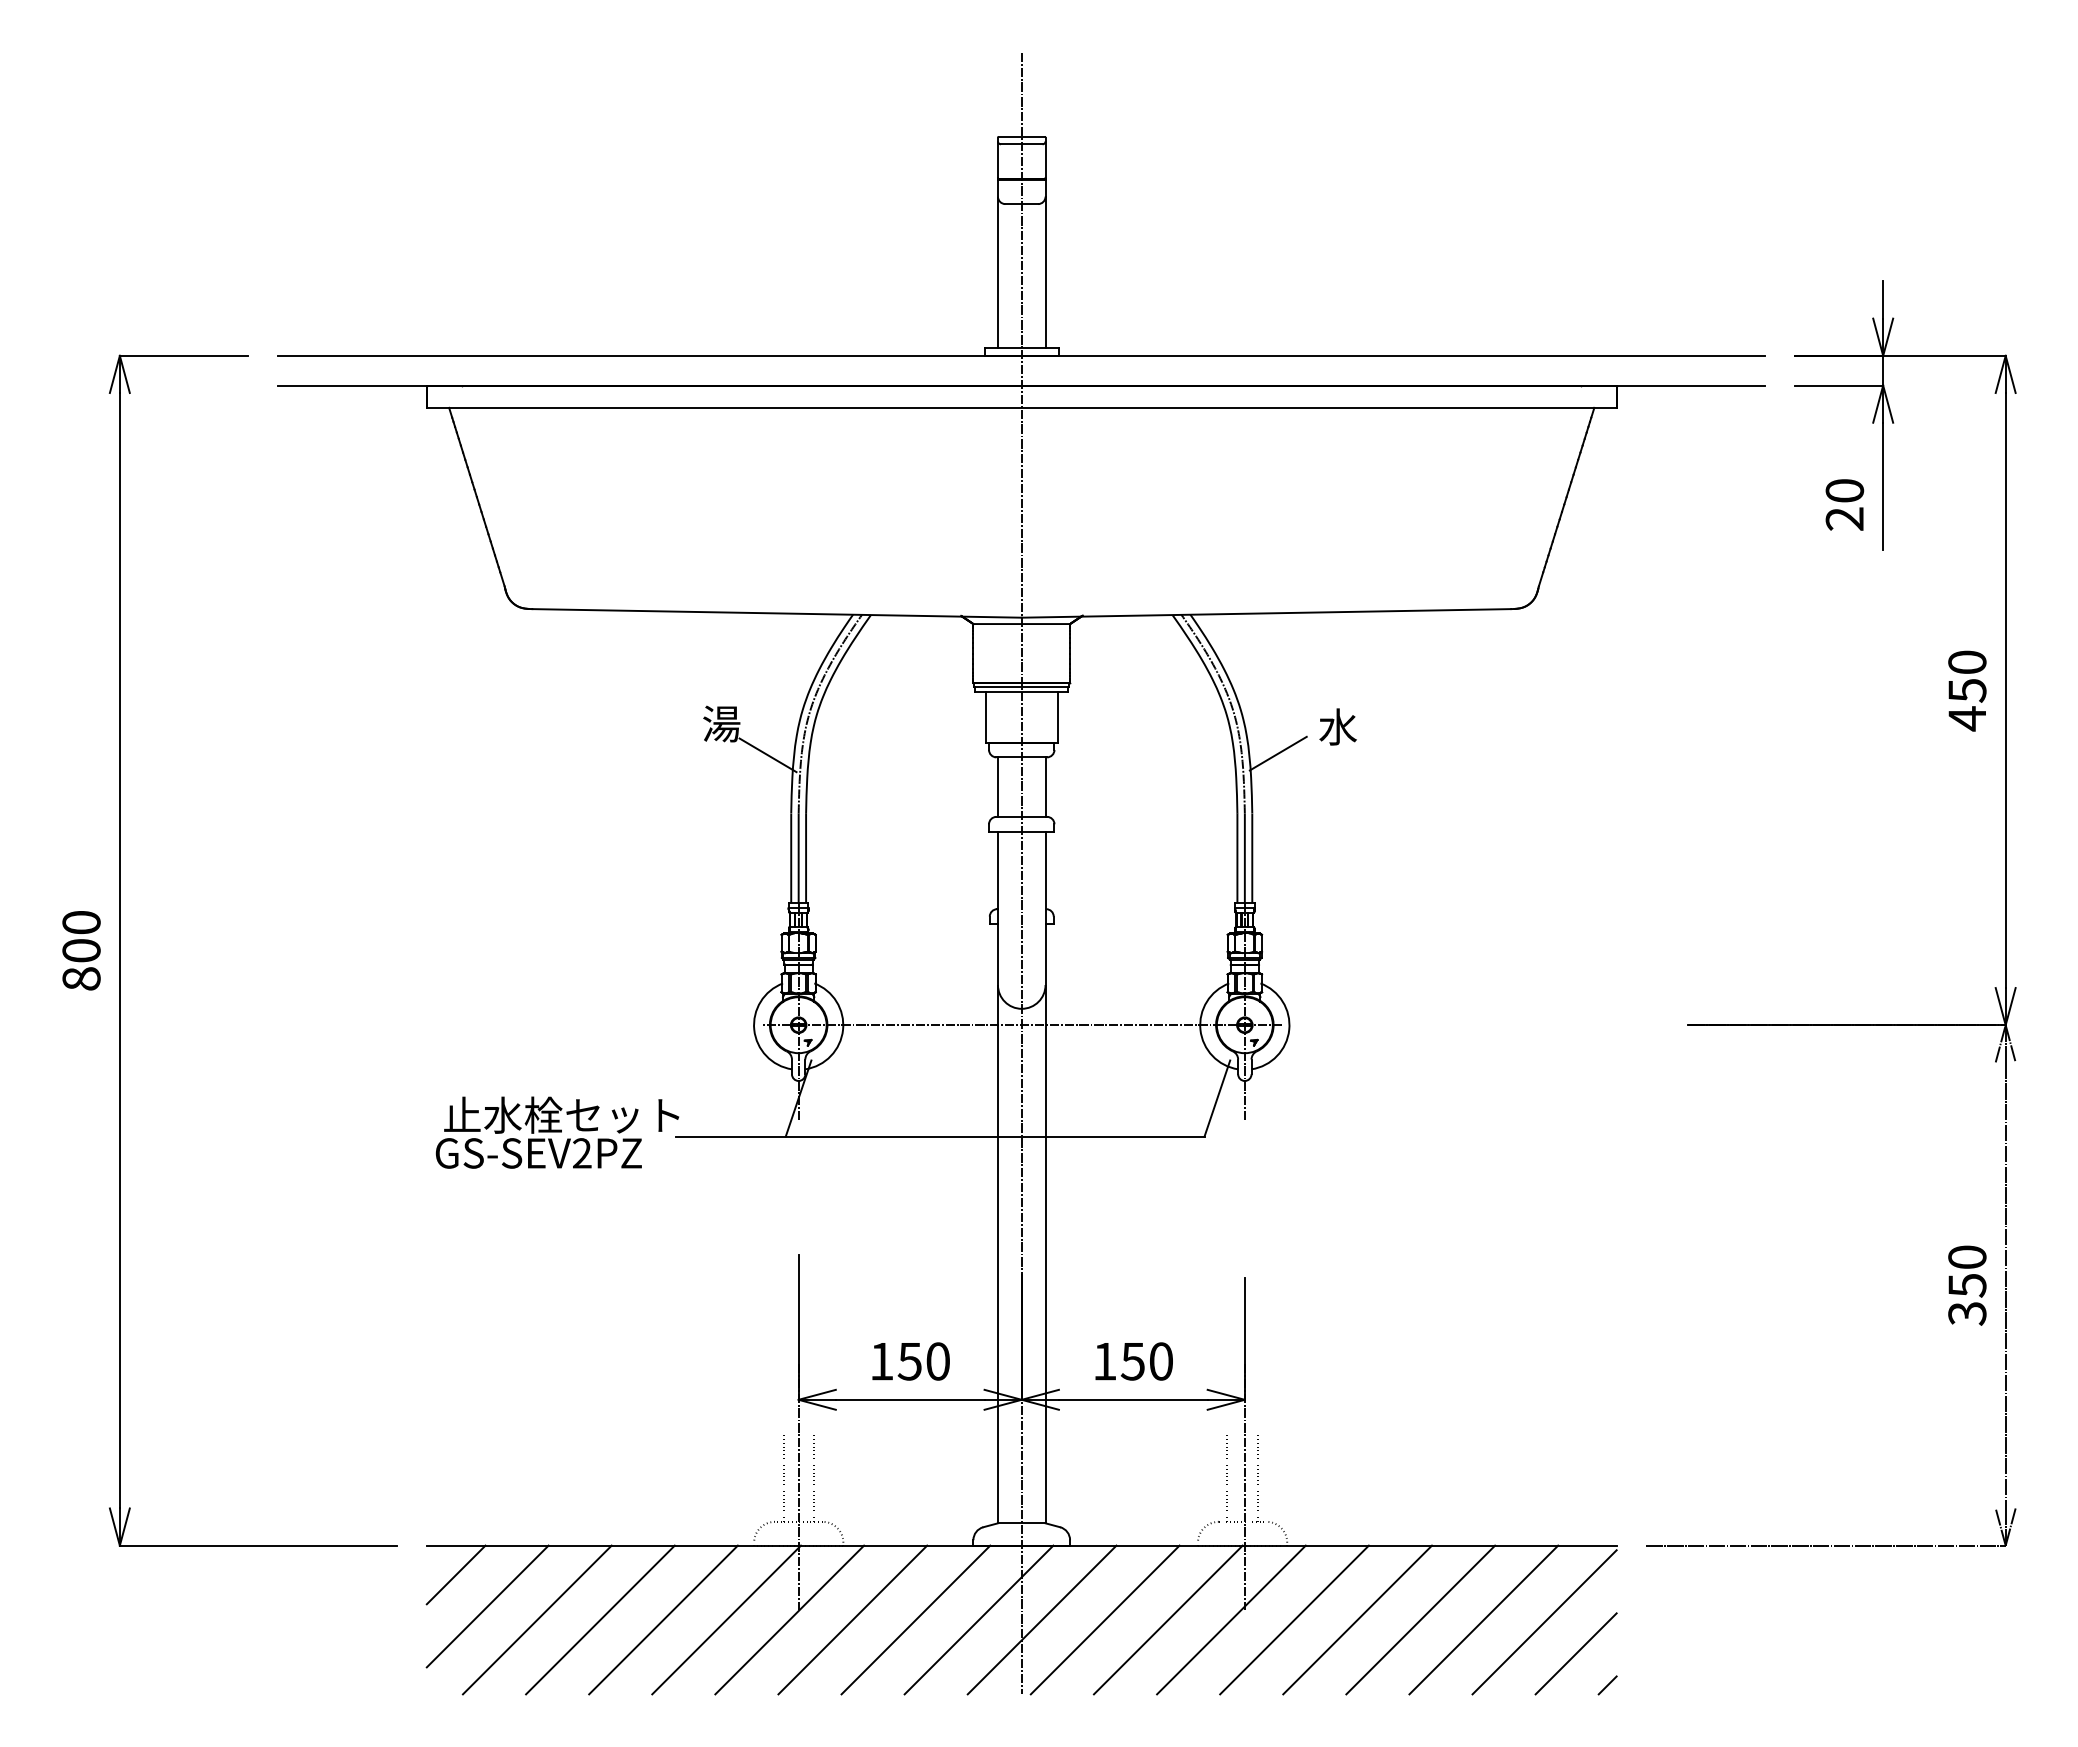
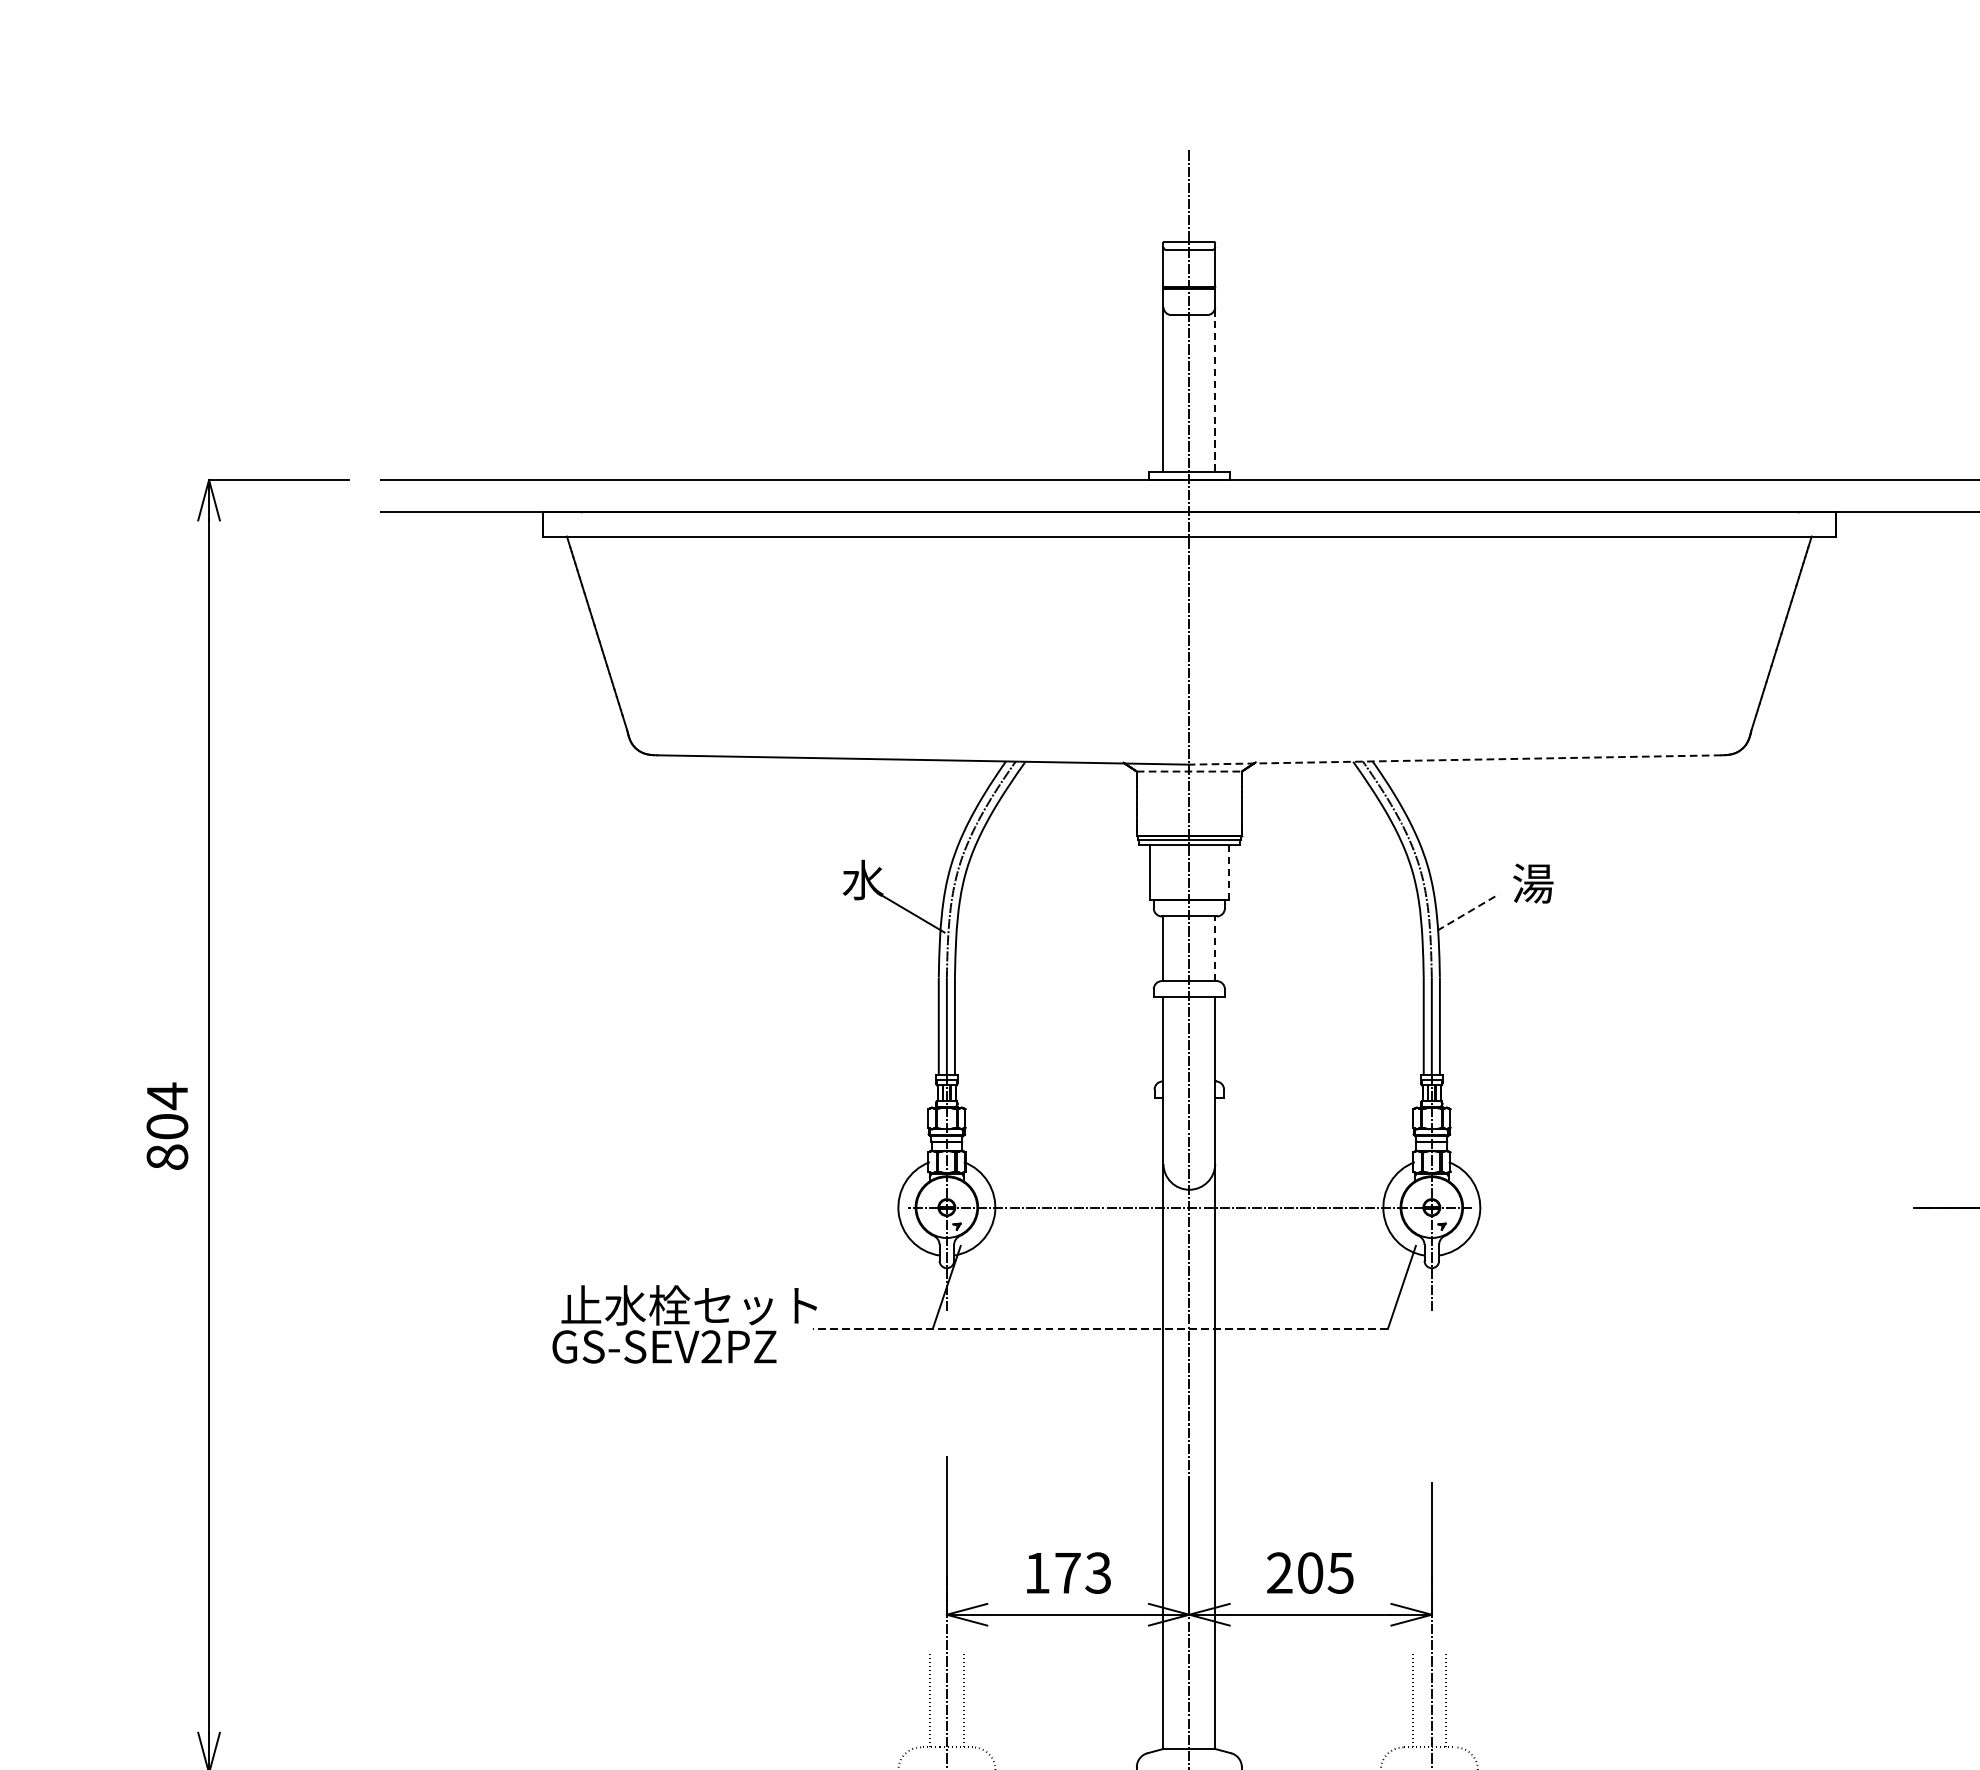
line: (1045, 272) -> (1215, 389), solid -> dashed
line: (1266, 613) -> (1455, 760), solid -> dashed
line: (1022, 624) -> (1190, 772), solid -> dashed
line: (1057, 716) -> (1228, 872), solid -> dashed
text: (721, 723) -> (862, 879), 湯 -> 水
text: (1337, 726) -> (1532, 882), 水 -> 湯
line: (1278, 753) -> (1468, 912), solid -> dashed
line: (1045, 787) -> (1215, 949), solid -> dashed
text: (81, 922) -> (167, 1095), 800 -> 804
line: (939, 1136) -> (1099, 1328), solid -> dashed
text: (923, 1361) -> (1082, 1573), 150 -> 173
text: (1132, 1361) -> (1309, 1573), 150 -> 205

